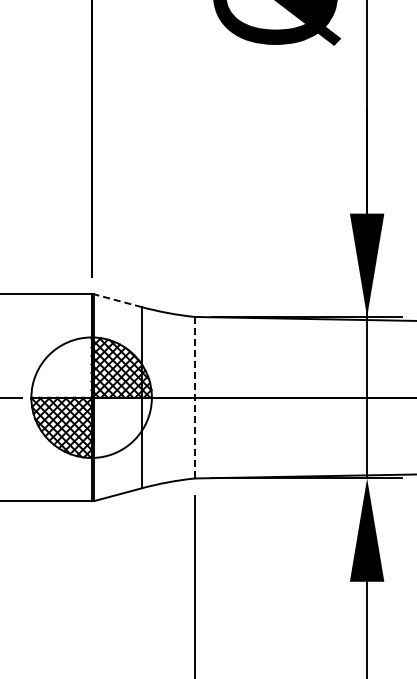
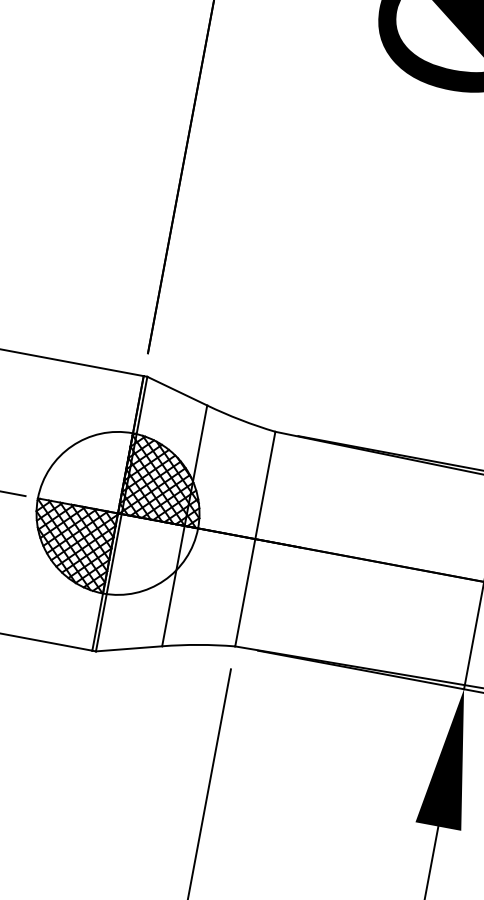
line: (118, 300) -> (177, 390), dashed -> solid
line: (194, 397) -> (254, 538), dashed -> solid

